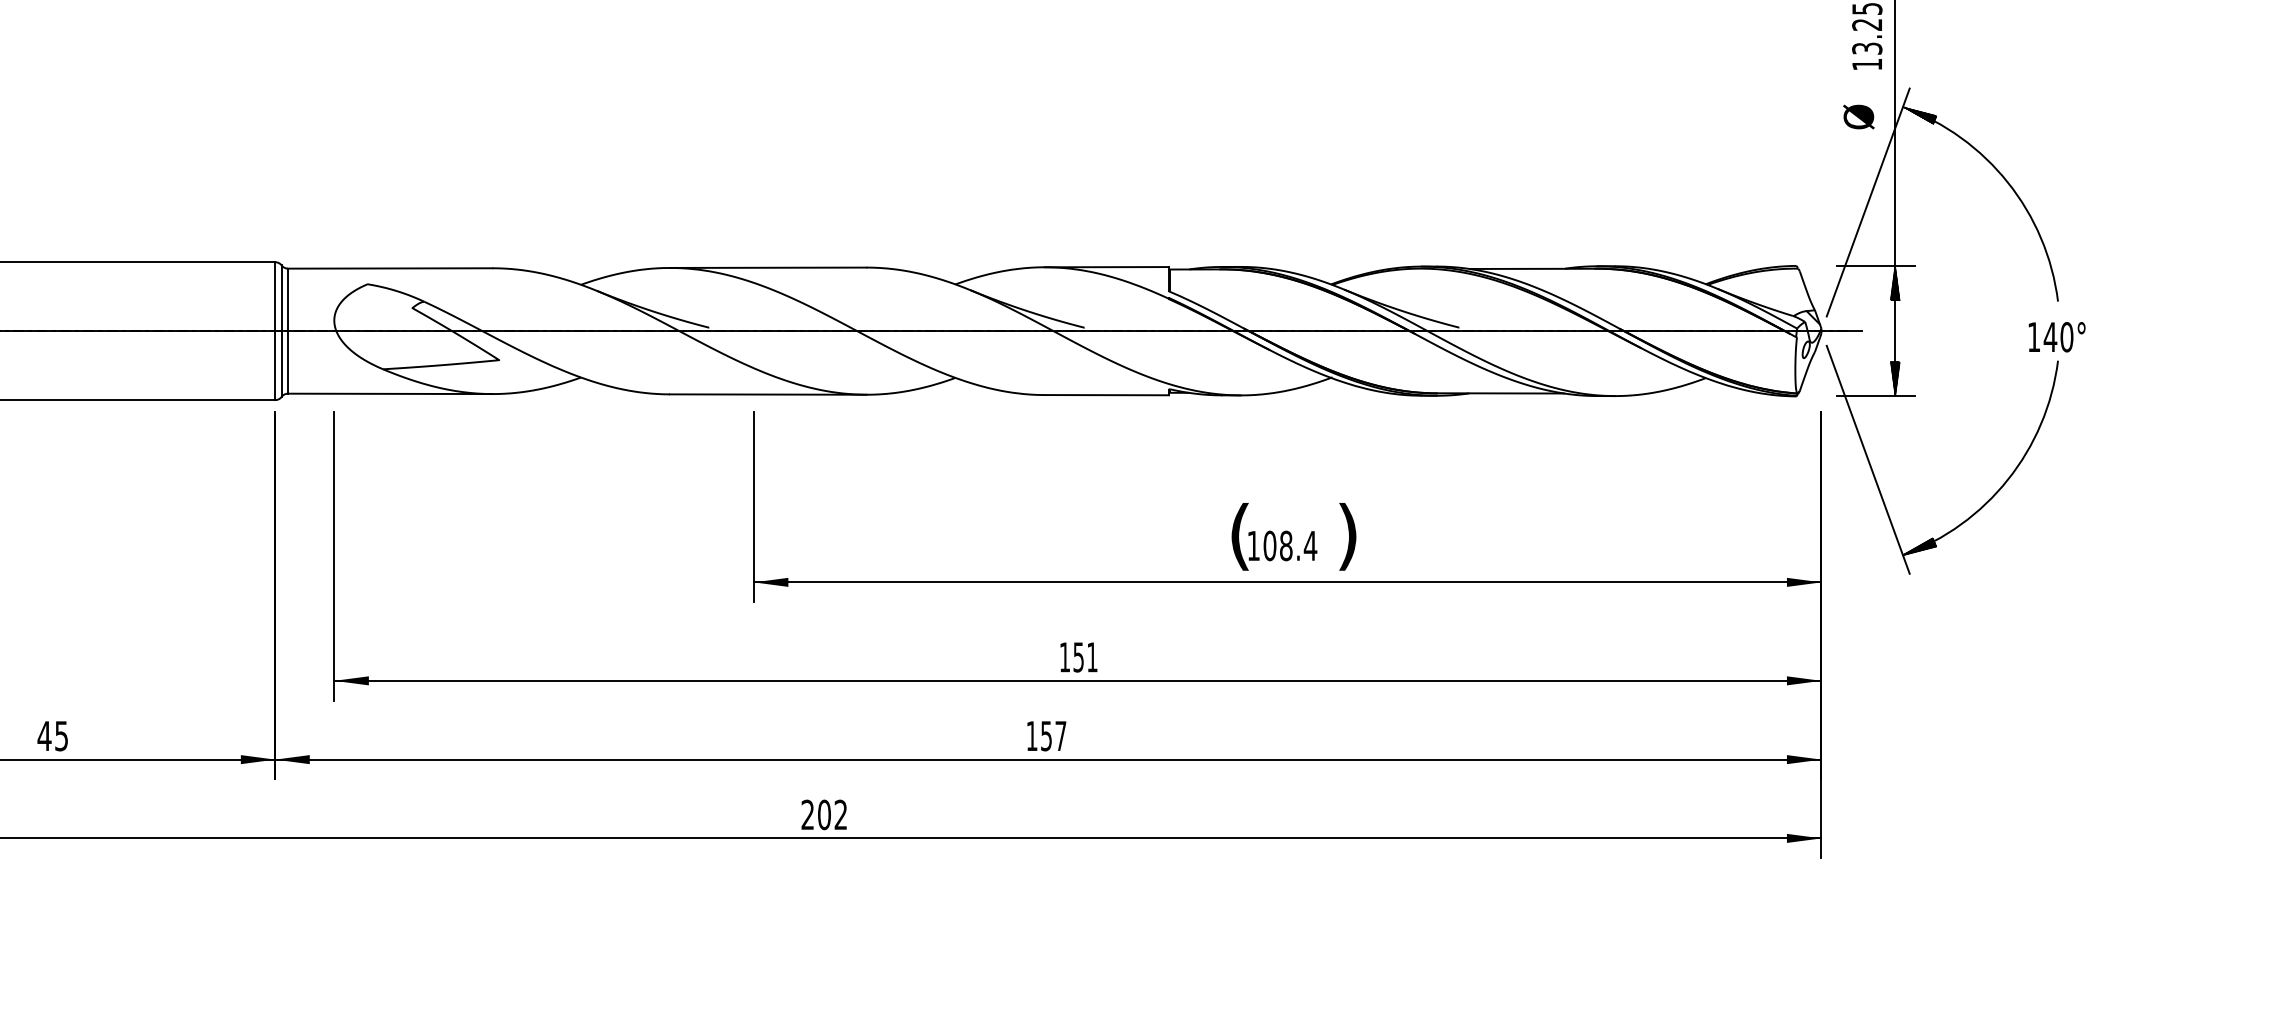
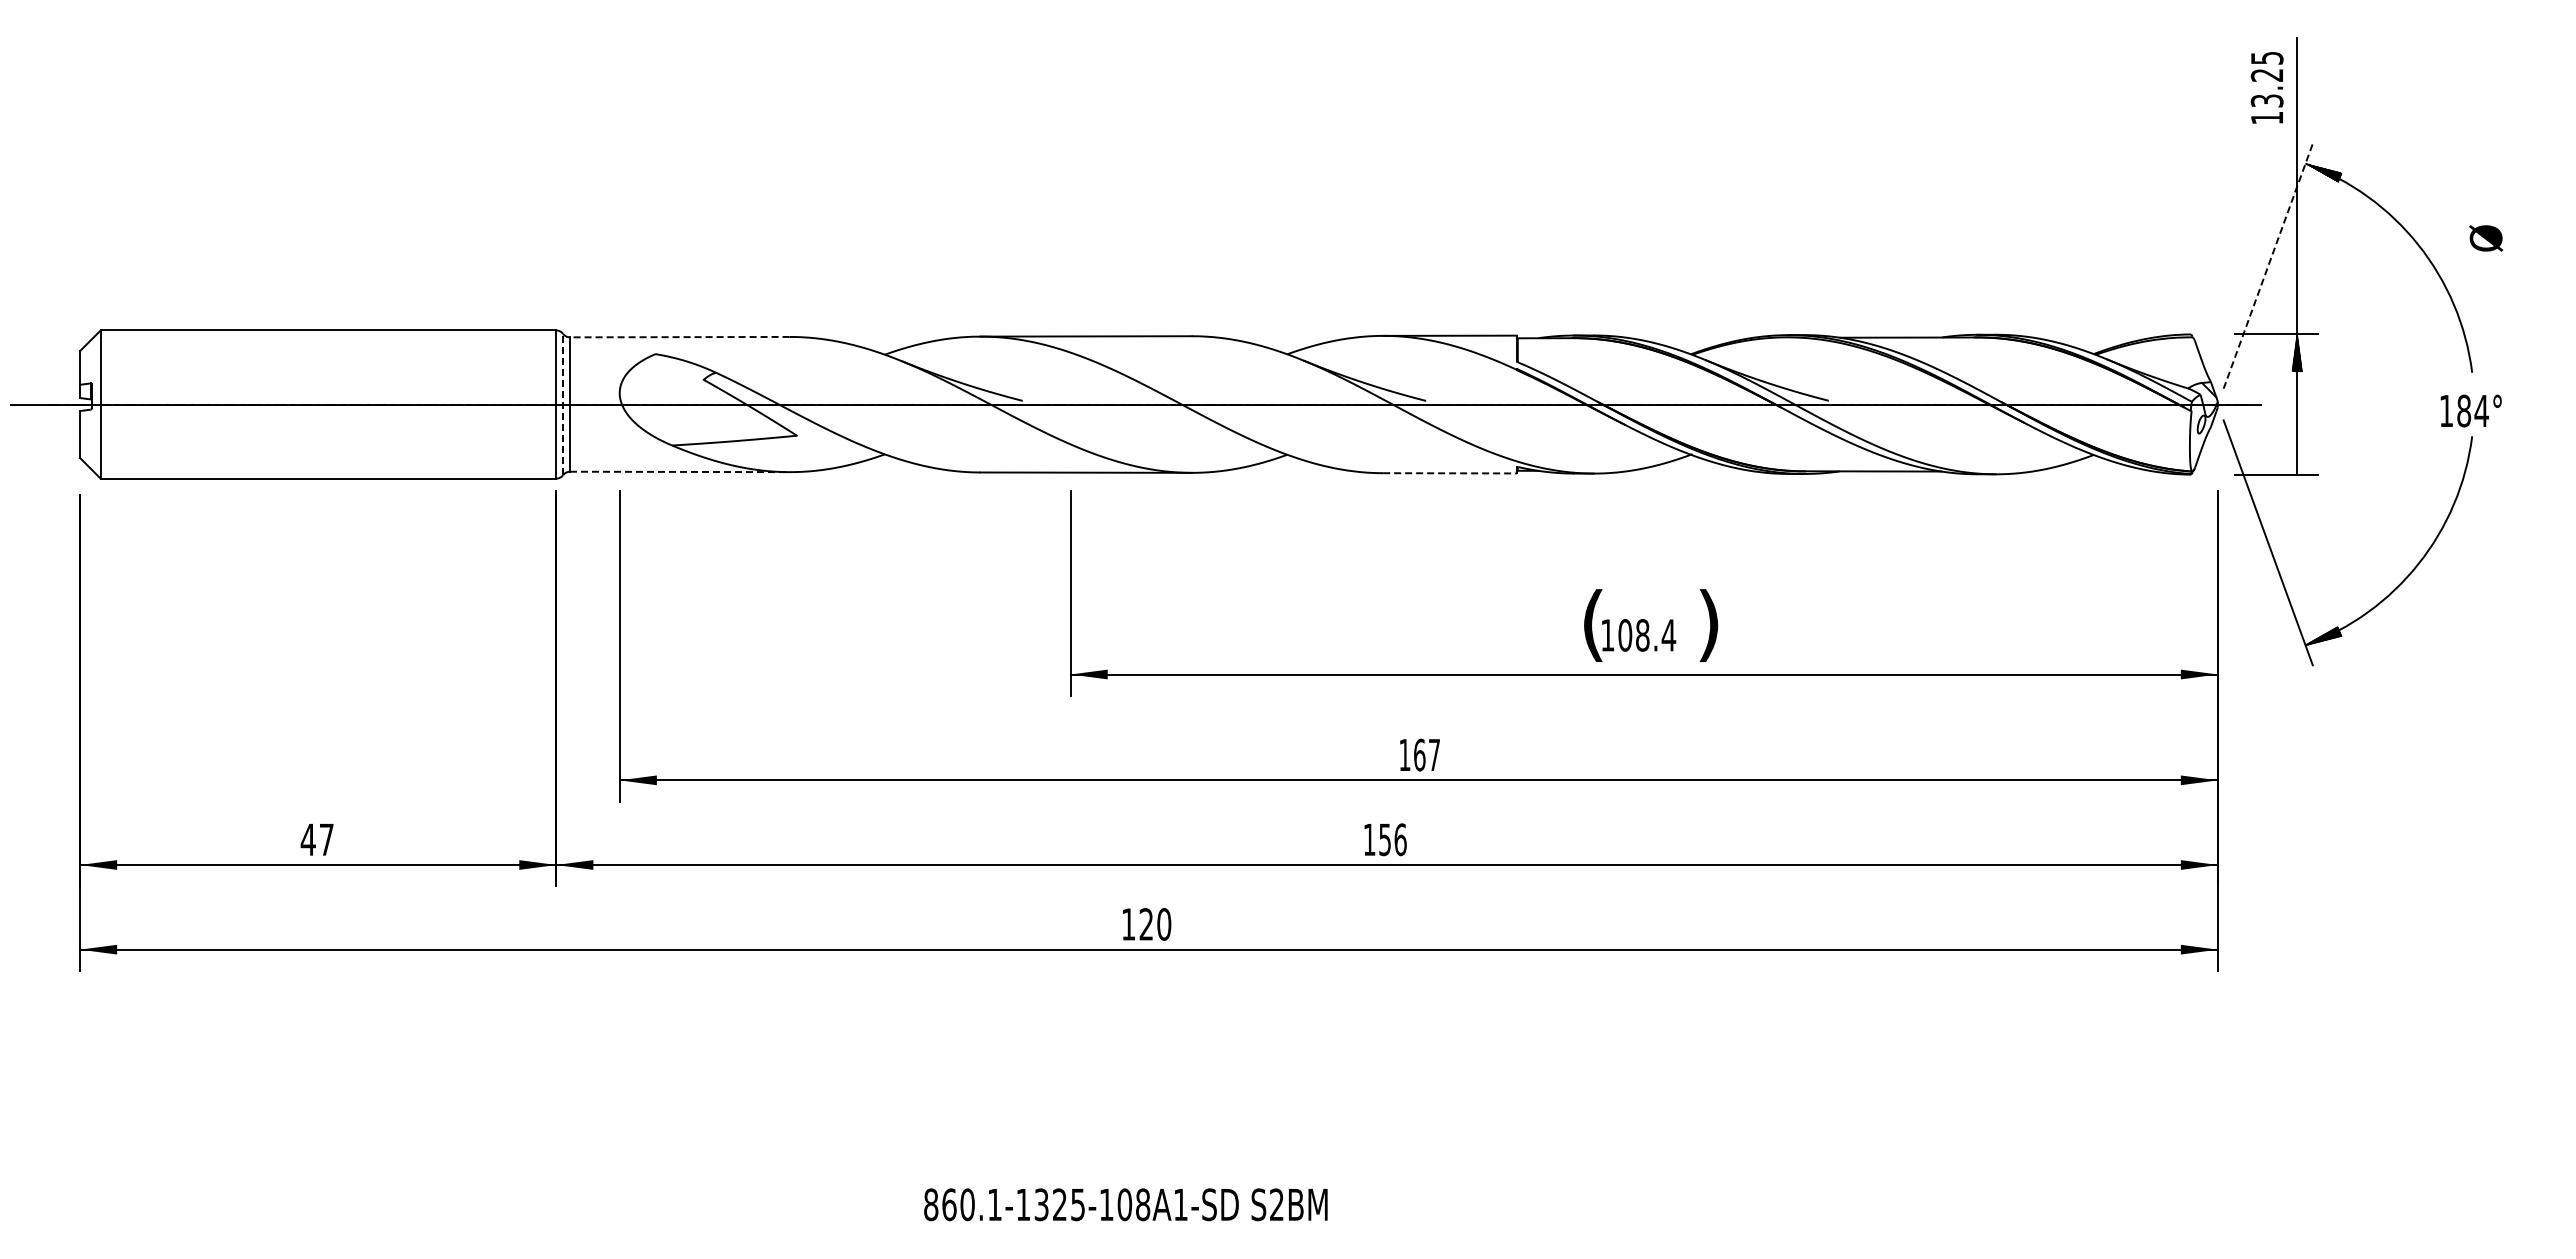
text: (1859, 117) -> (2486, 238), moved
line: (1868, 201) -> (2268, 265), solid -> dashed
line: (389, 268) -> (679, 337), solid -> dashed
line: (282, 331) -> (563, 404), solid -> dashed
text: (2058, 336) -> (2472, 410), 140° -> 184°
hatch: (1895, 378) -> (2297, 455), removed
line: (389, 393) -> (679, 471), solid -> dashed
line: (1106, 395) -> (1449, 473), solid -> dashed
text: (1085, 656) -> (1426, 754), 151 -> 167
text: (61, 735) -> (326, 839), 45 -> 47
text: (1060, 735) -> (1400, 839), 157 -> 156
text: (824, 814) -> (1146, 924), 202 -> 120

